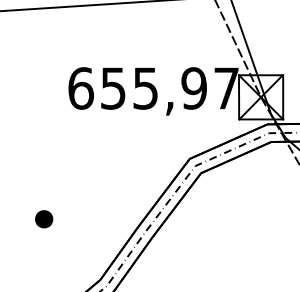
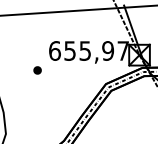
part: (43, 219) -> (37, 70), moved

